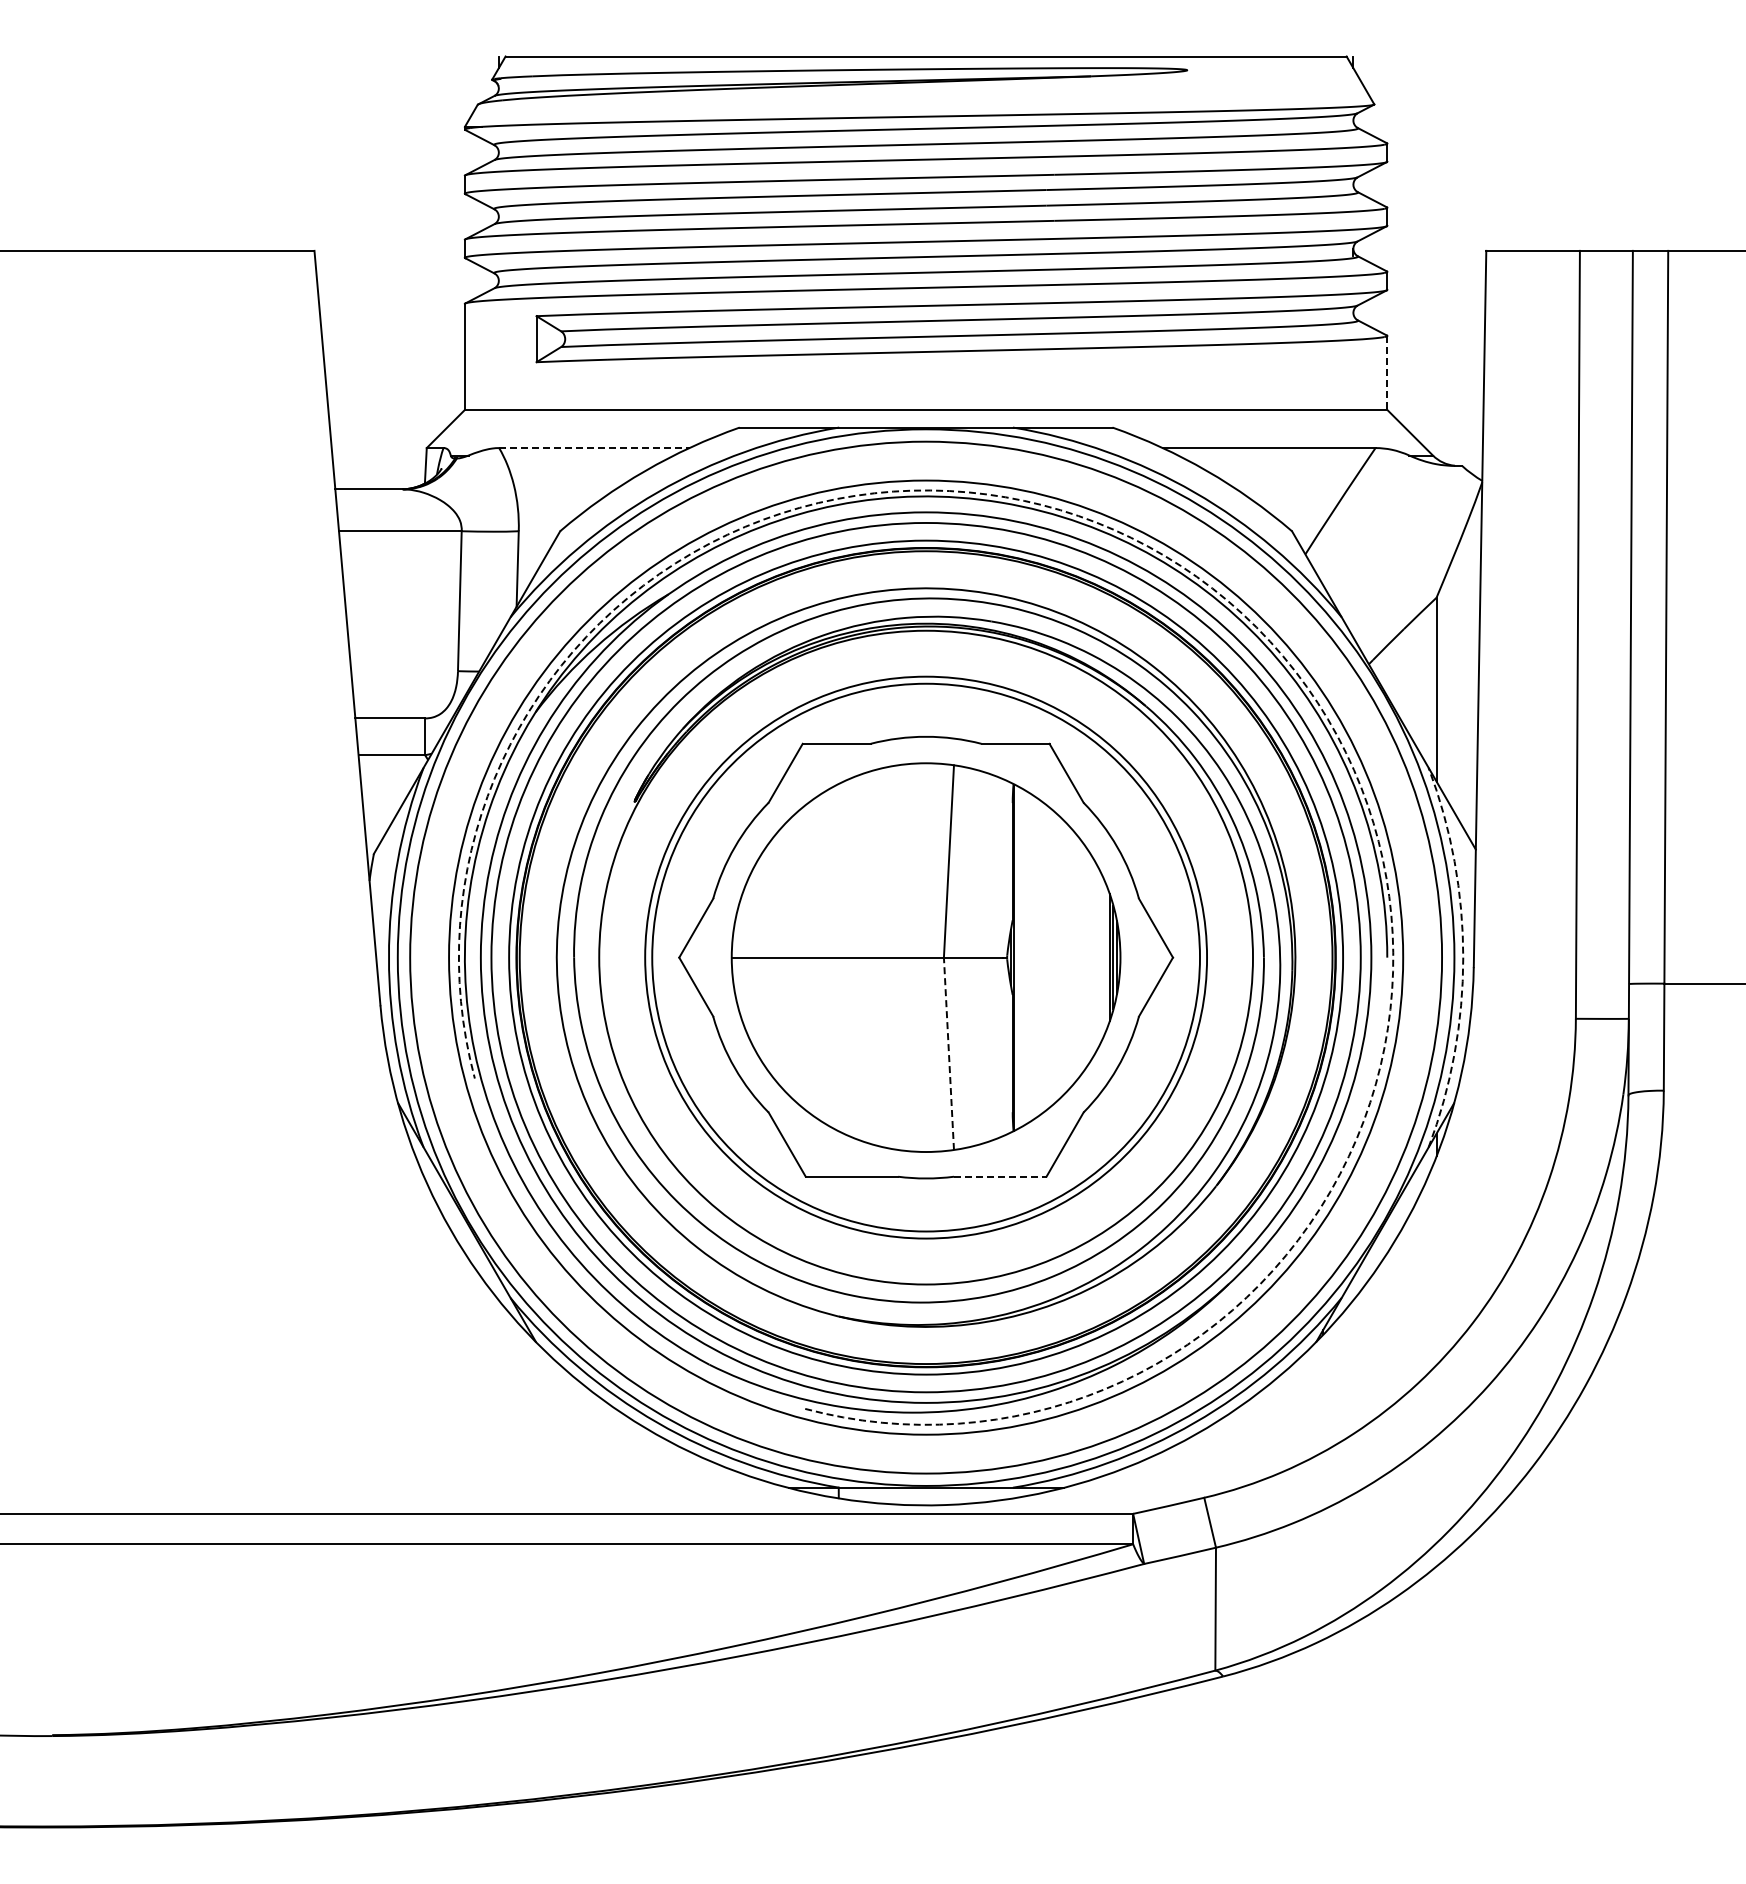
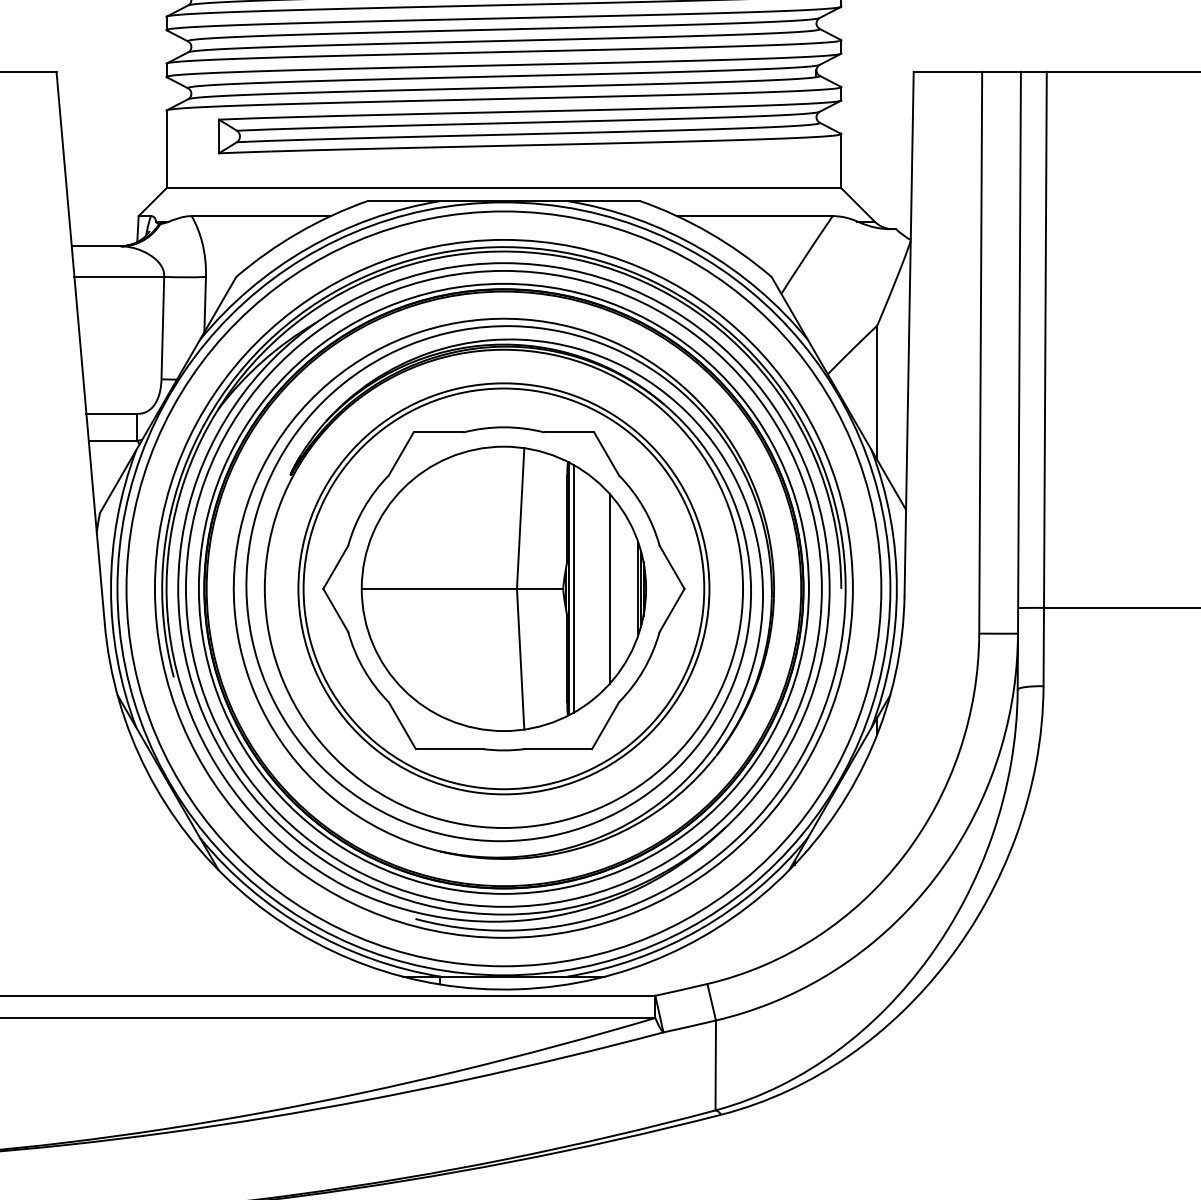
line: (1387, 372) -> (841, 160), dashed -> solid
line: (594, 448) -> (261, 216), dashed -> solid
arc: (1256, 627) -> (745, 347), dashed -> solid
line: (1021, 957) -> (573, 588), added
line: (1071, 957) -> (610, 588), added
arc: (1463, 957) -> (897, 588), dashed -> solid
line: (948, 1053) -> (520, 659), dashed -> solid
line: (1000, 1176) -> (558, 748), dashed -> solid

